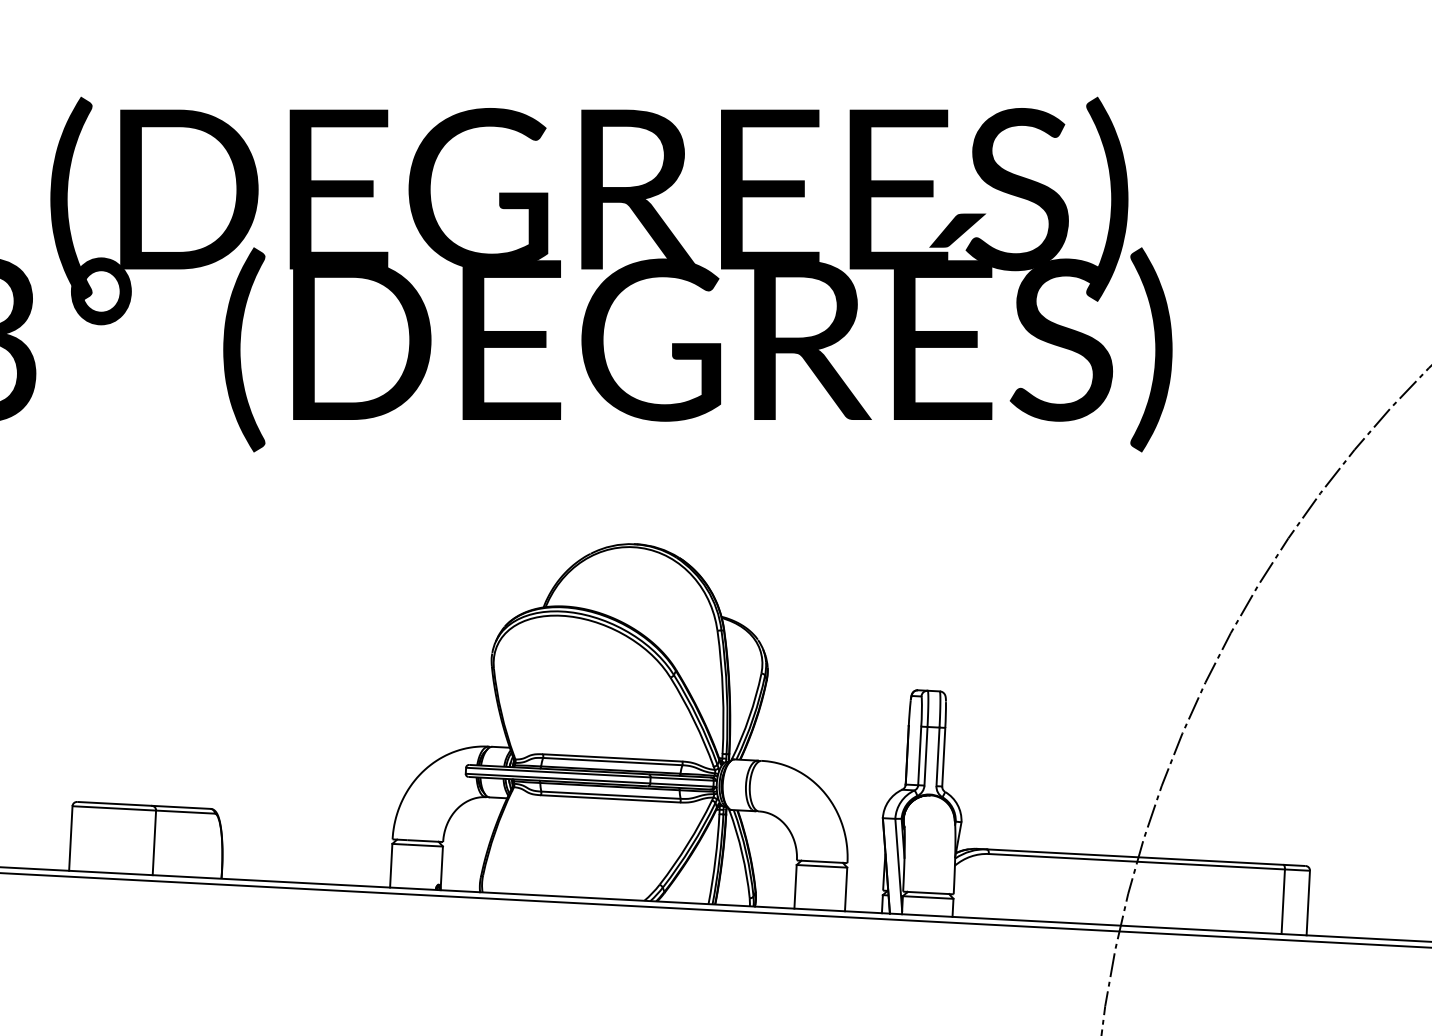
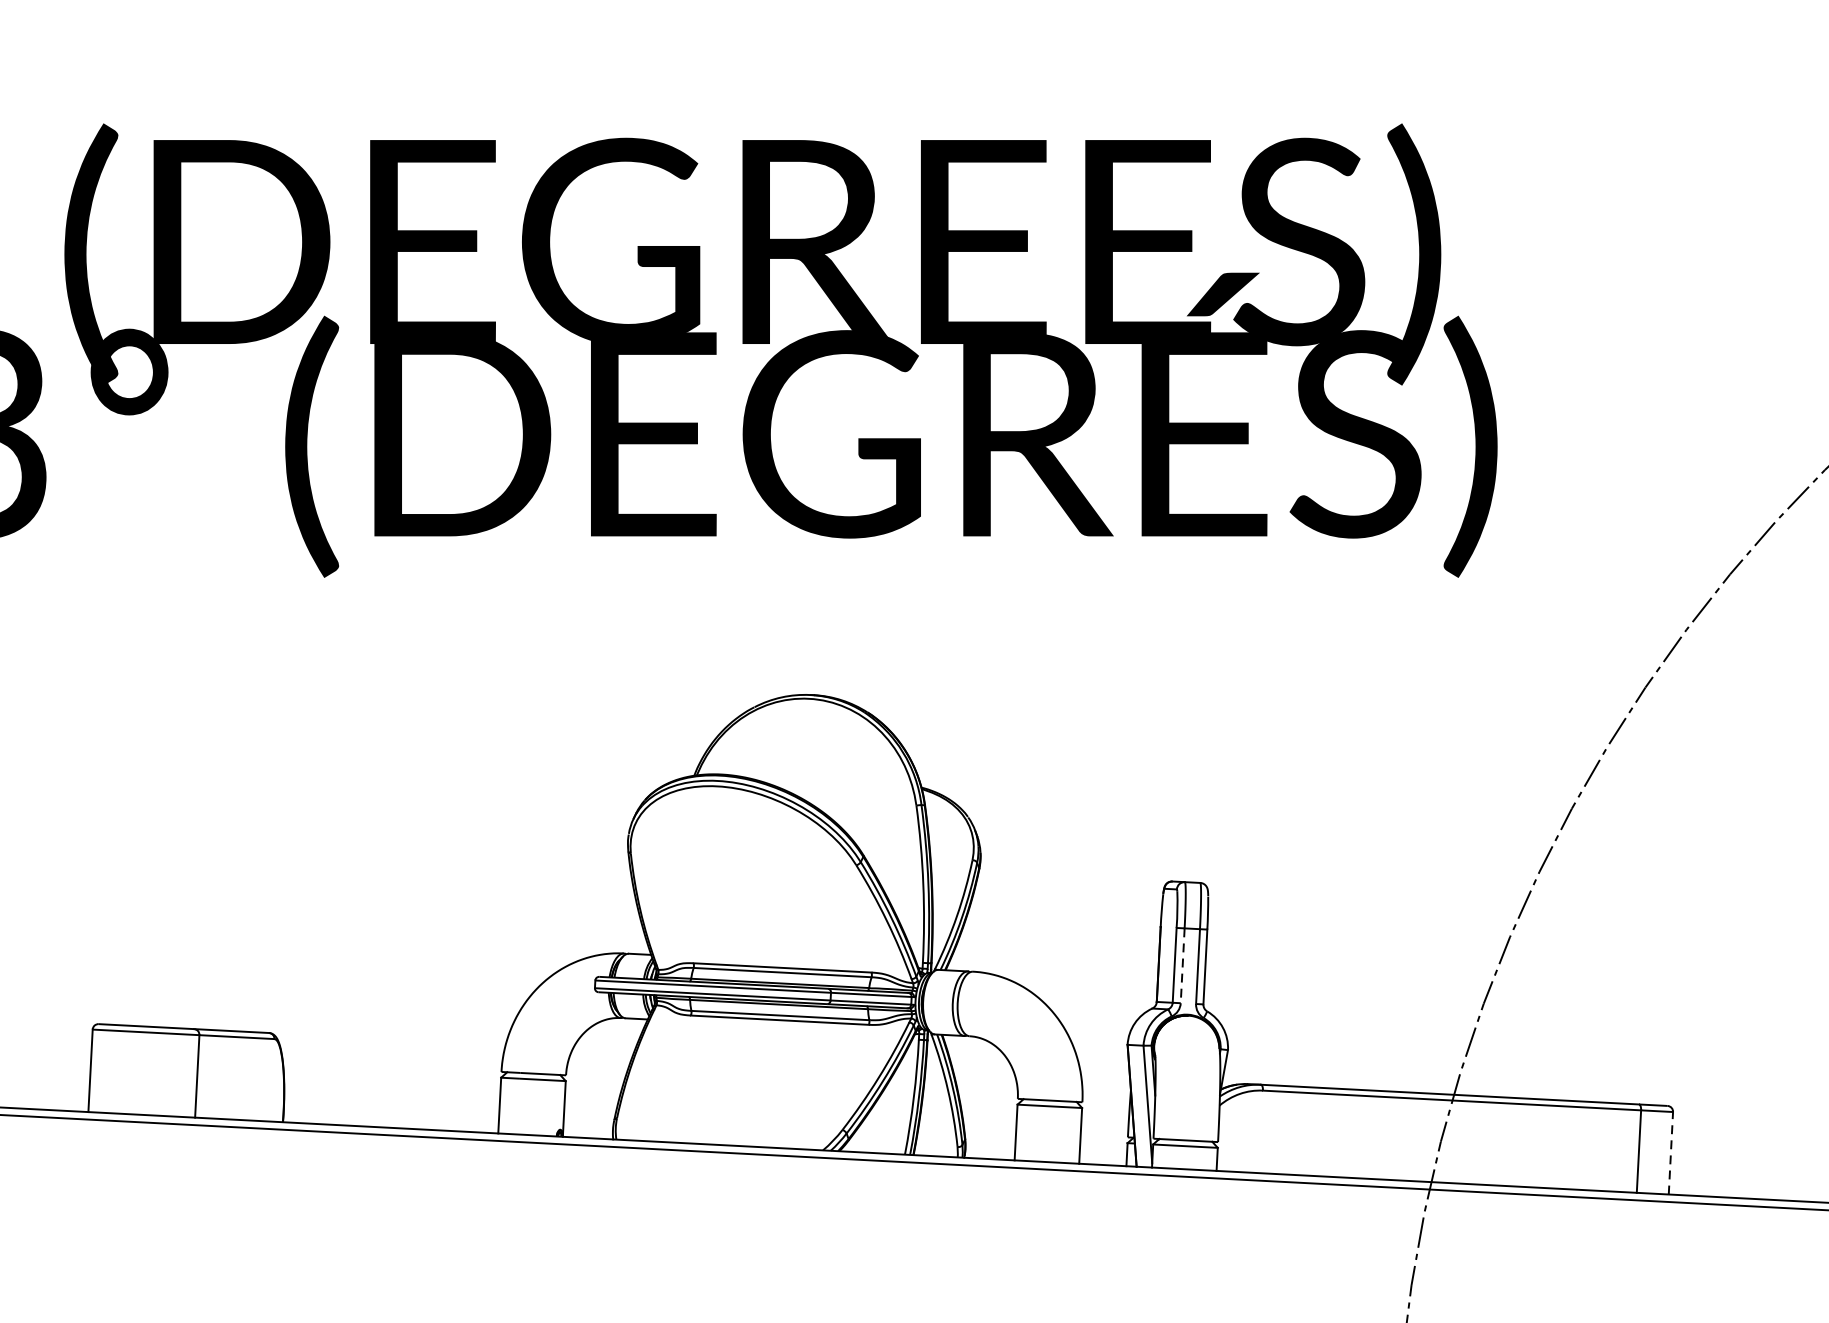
line: (925, 756) -> (1182, 966), solid -> dashed
line: (1308, 902) -> (1671, 1152), solid -> dashed

